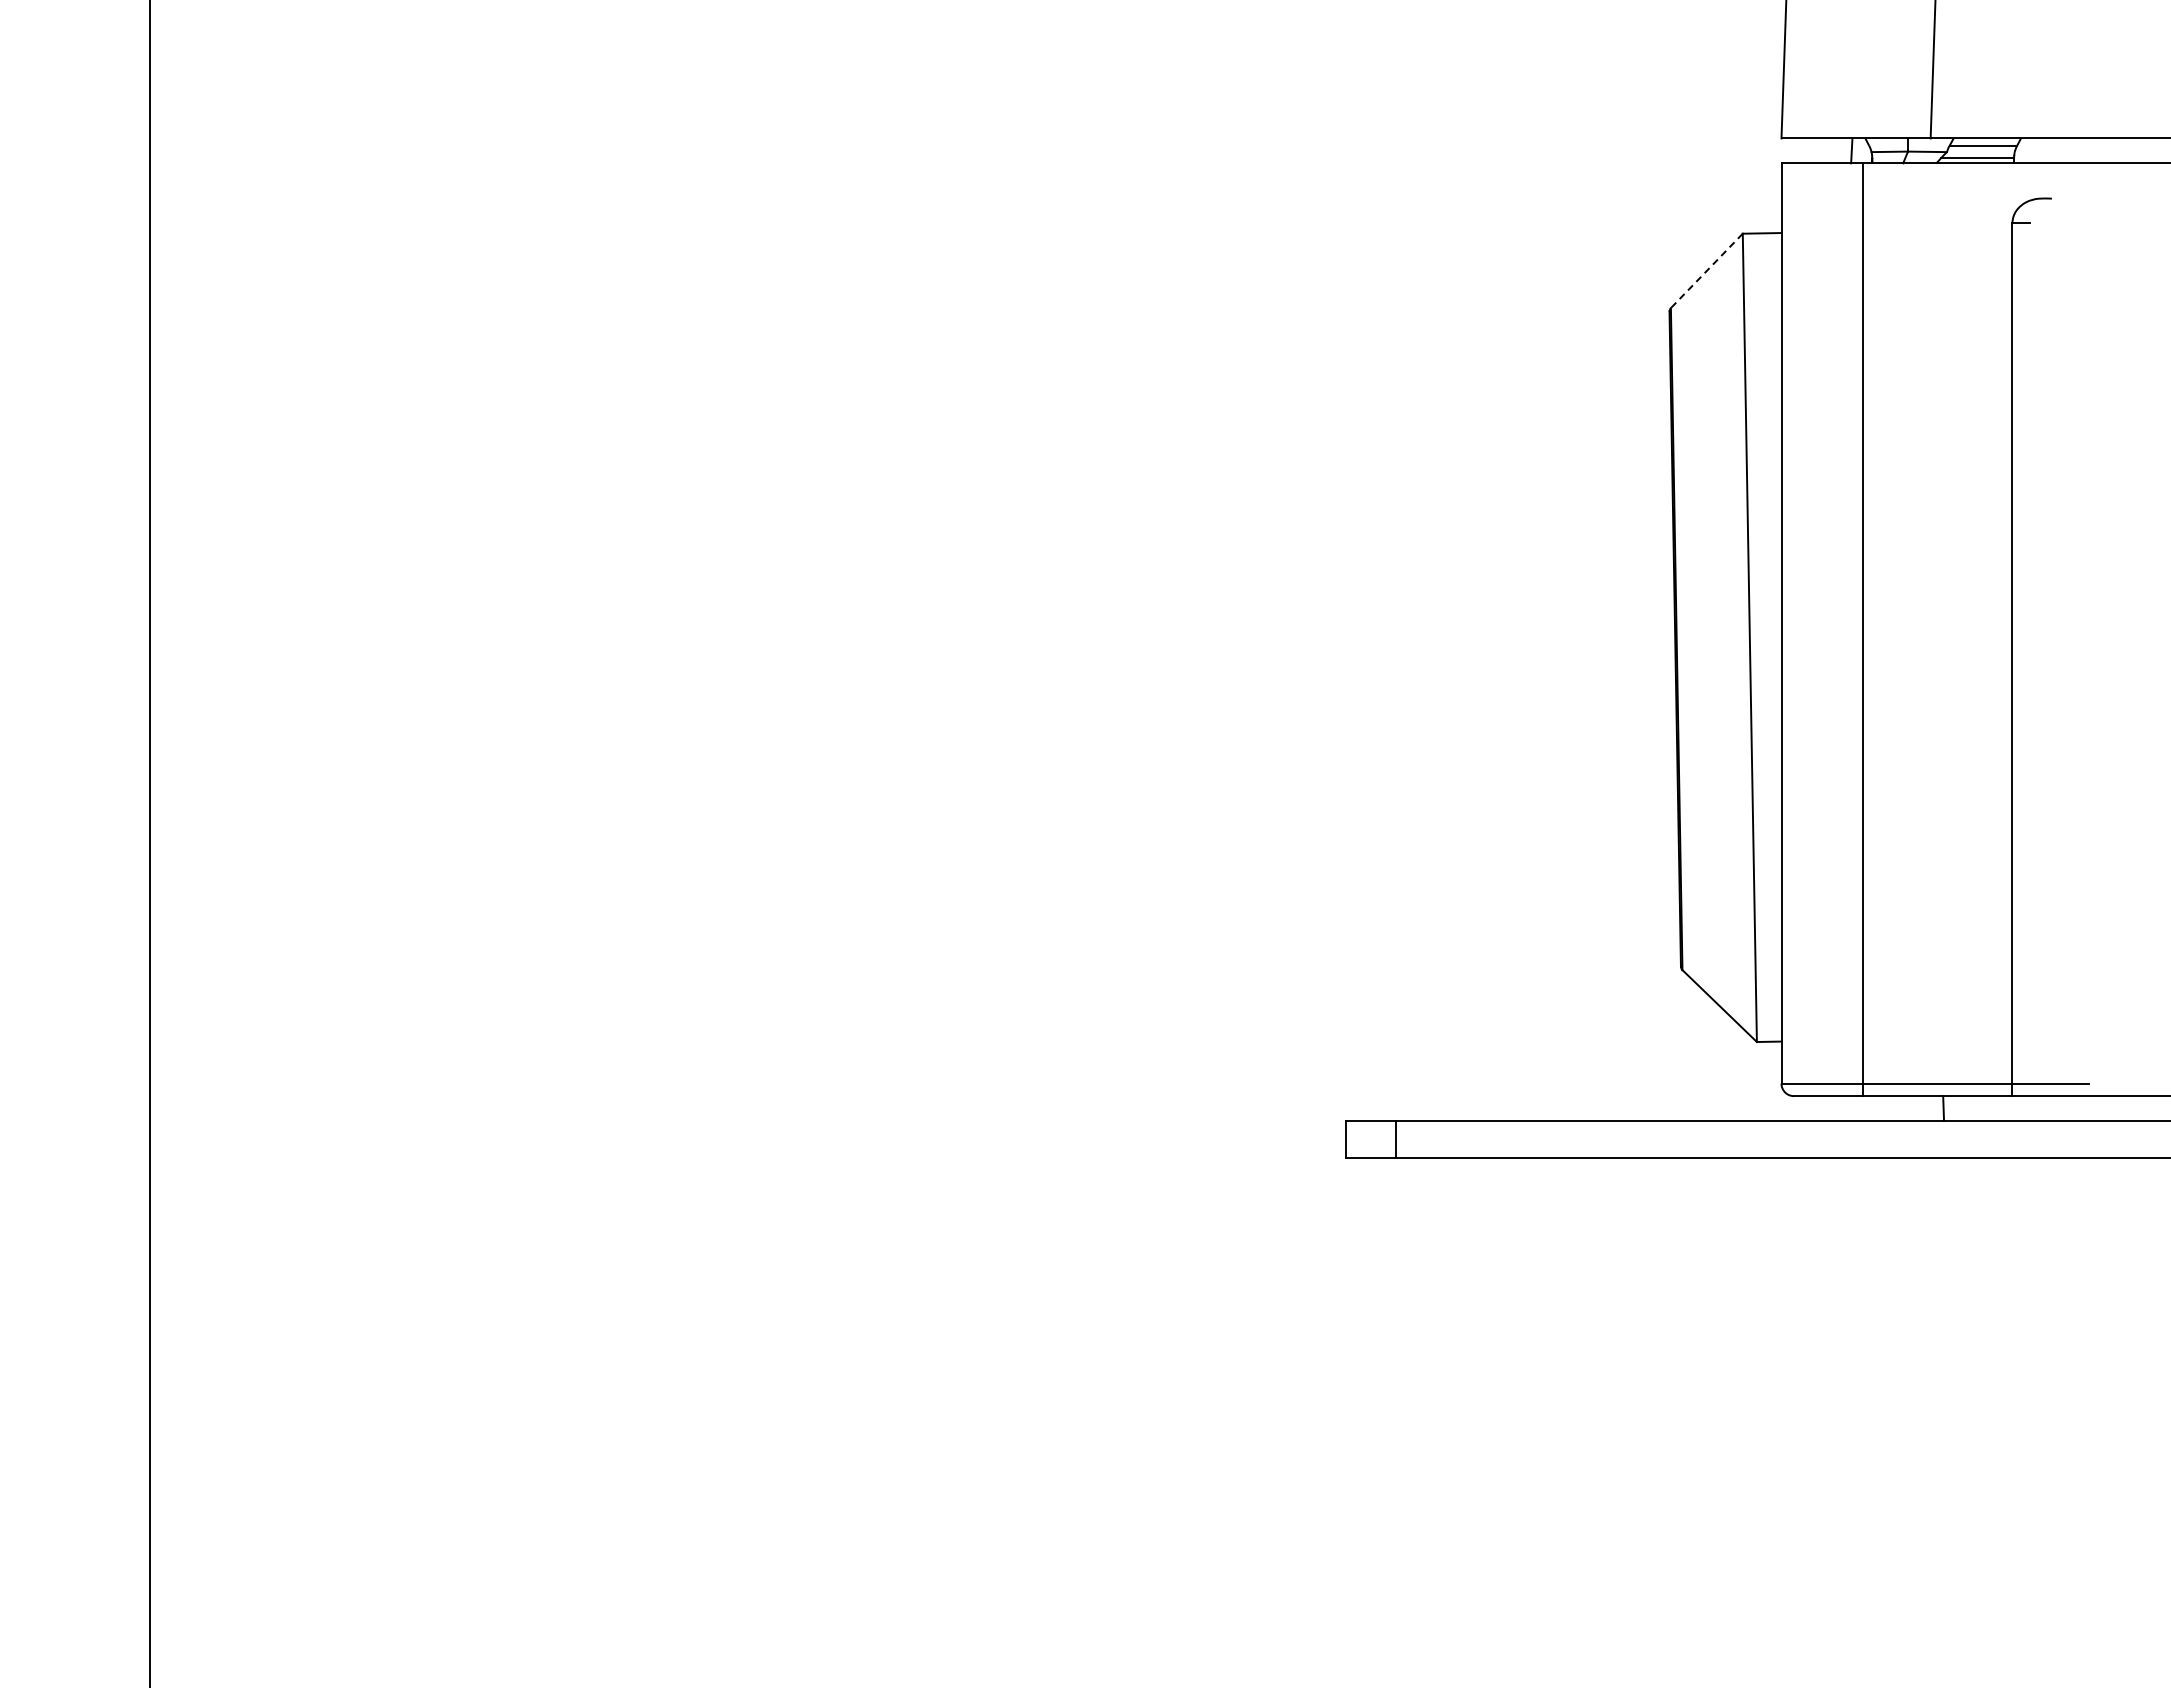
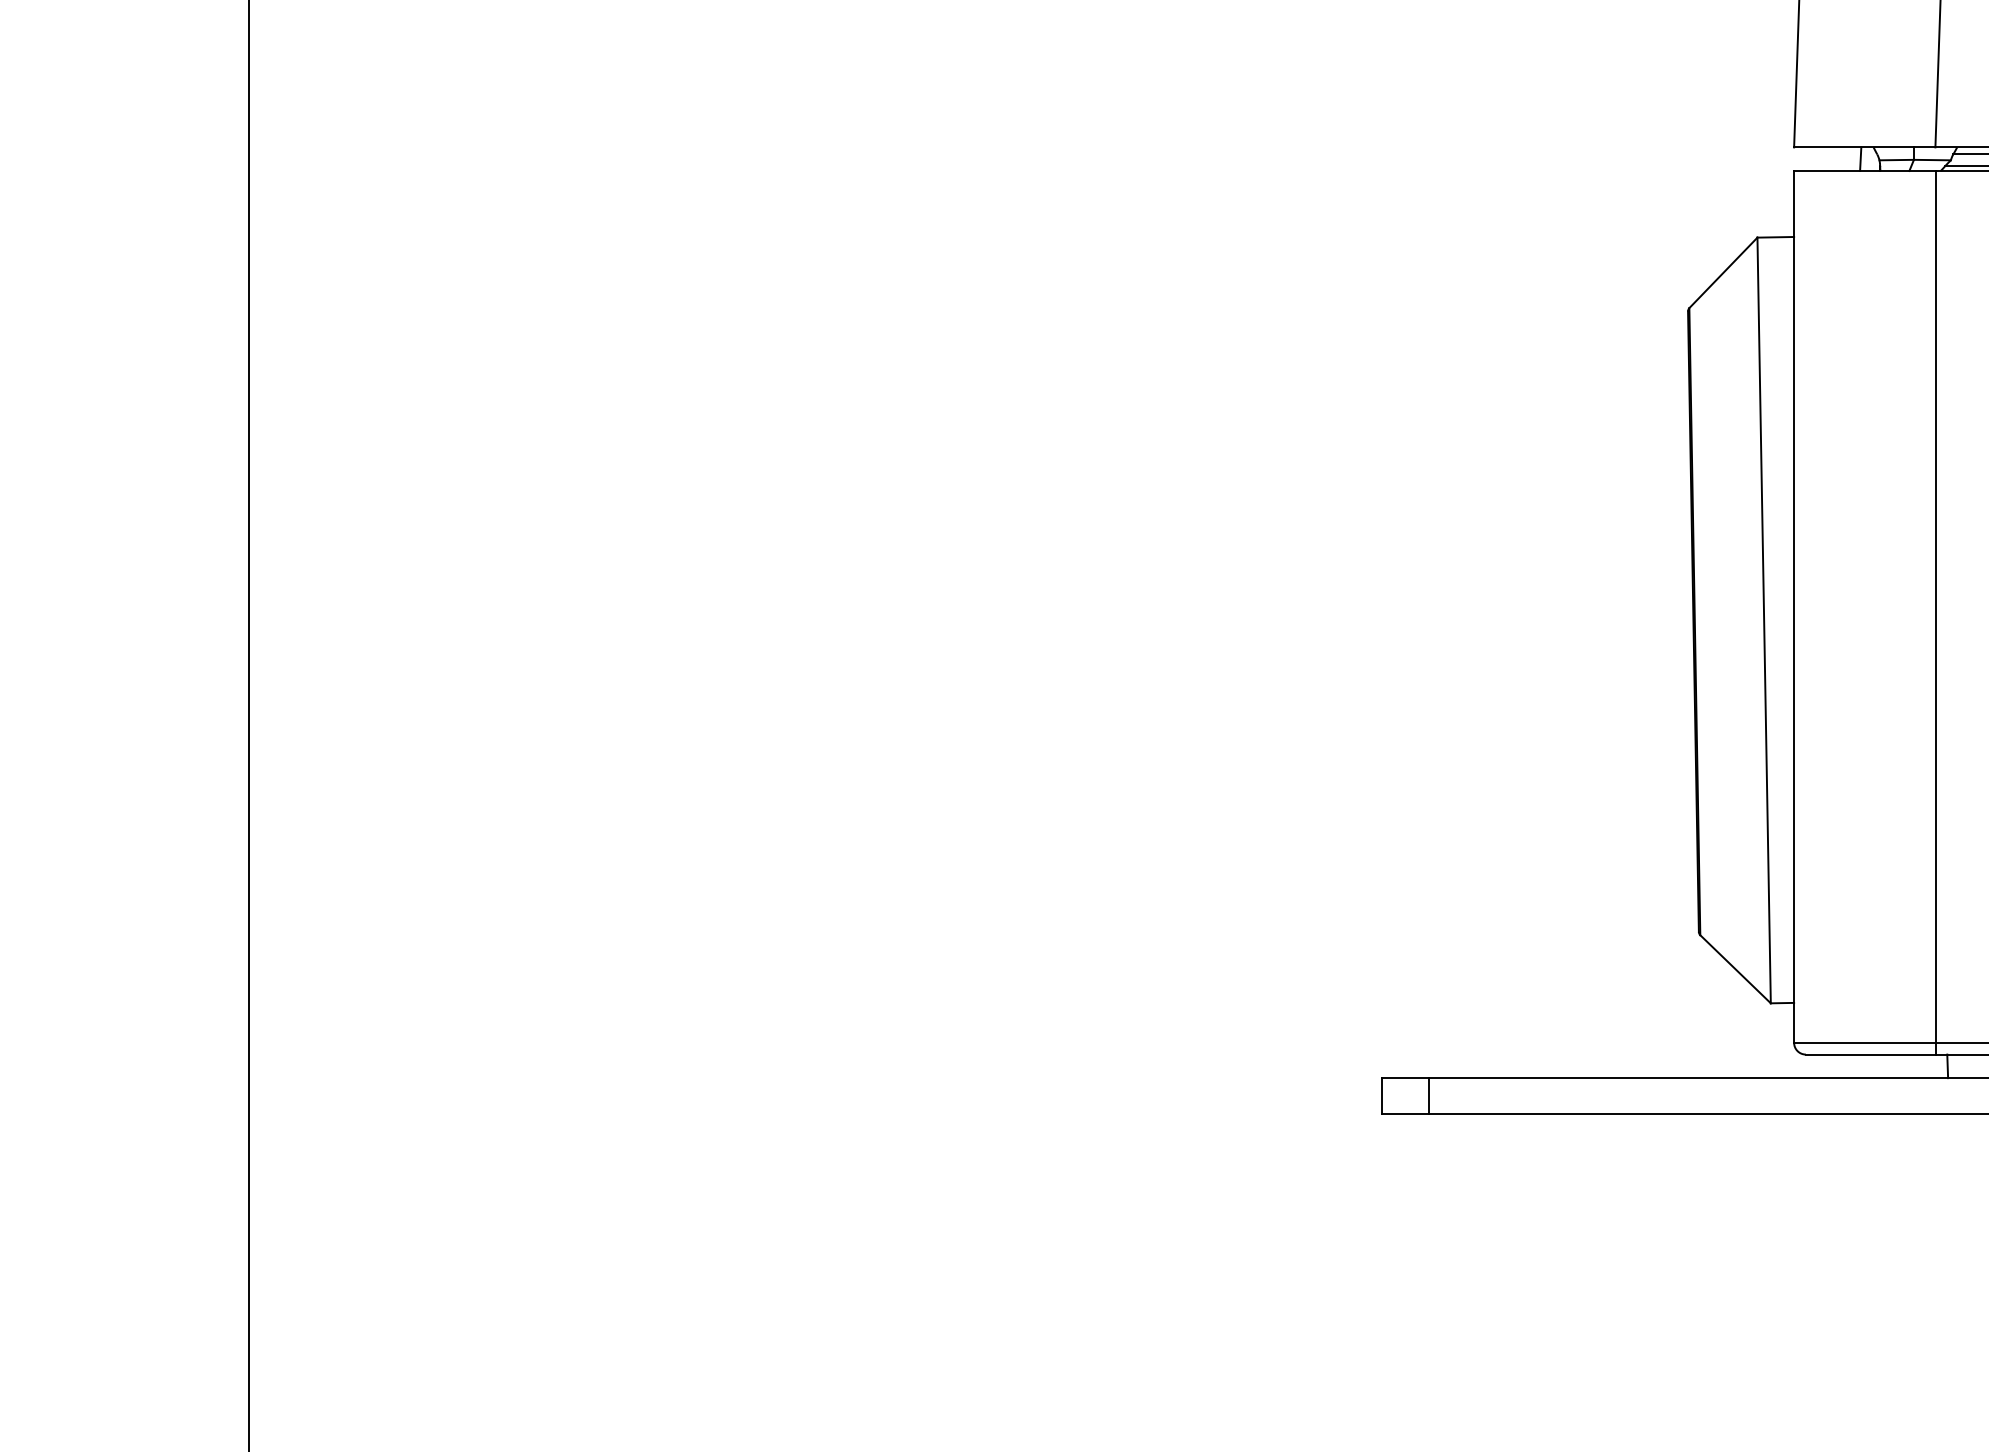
line: (1706, 270) -> (1723, 272), dashed -> solid
line: (1862, 629) -> (1935, 612), moved

